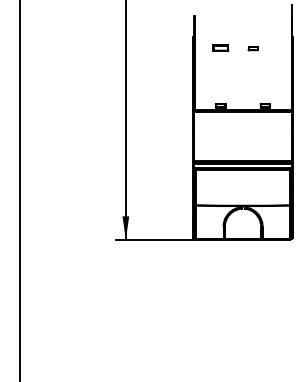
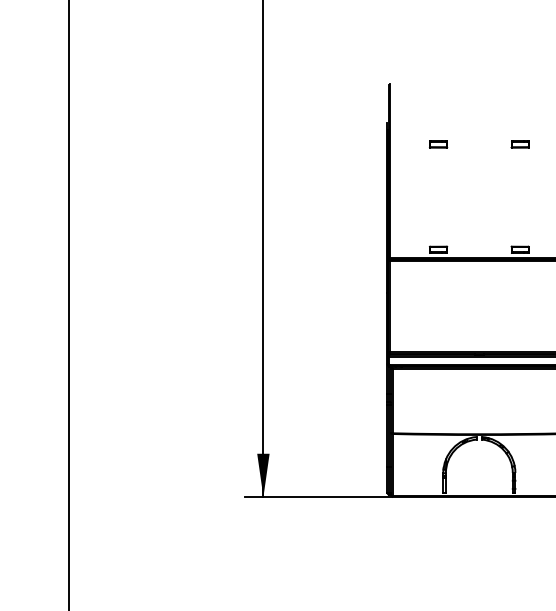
part: (220, 48) -> (437, 144), size x0.62
part: (252, 48) -> (518, 144), moved

